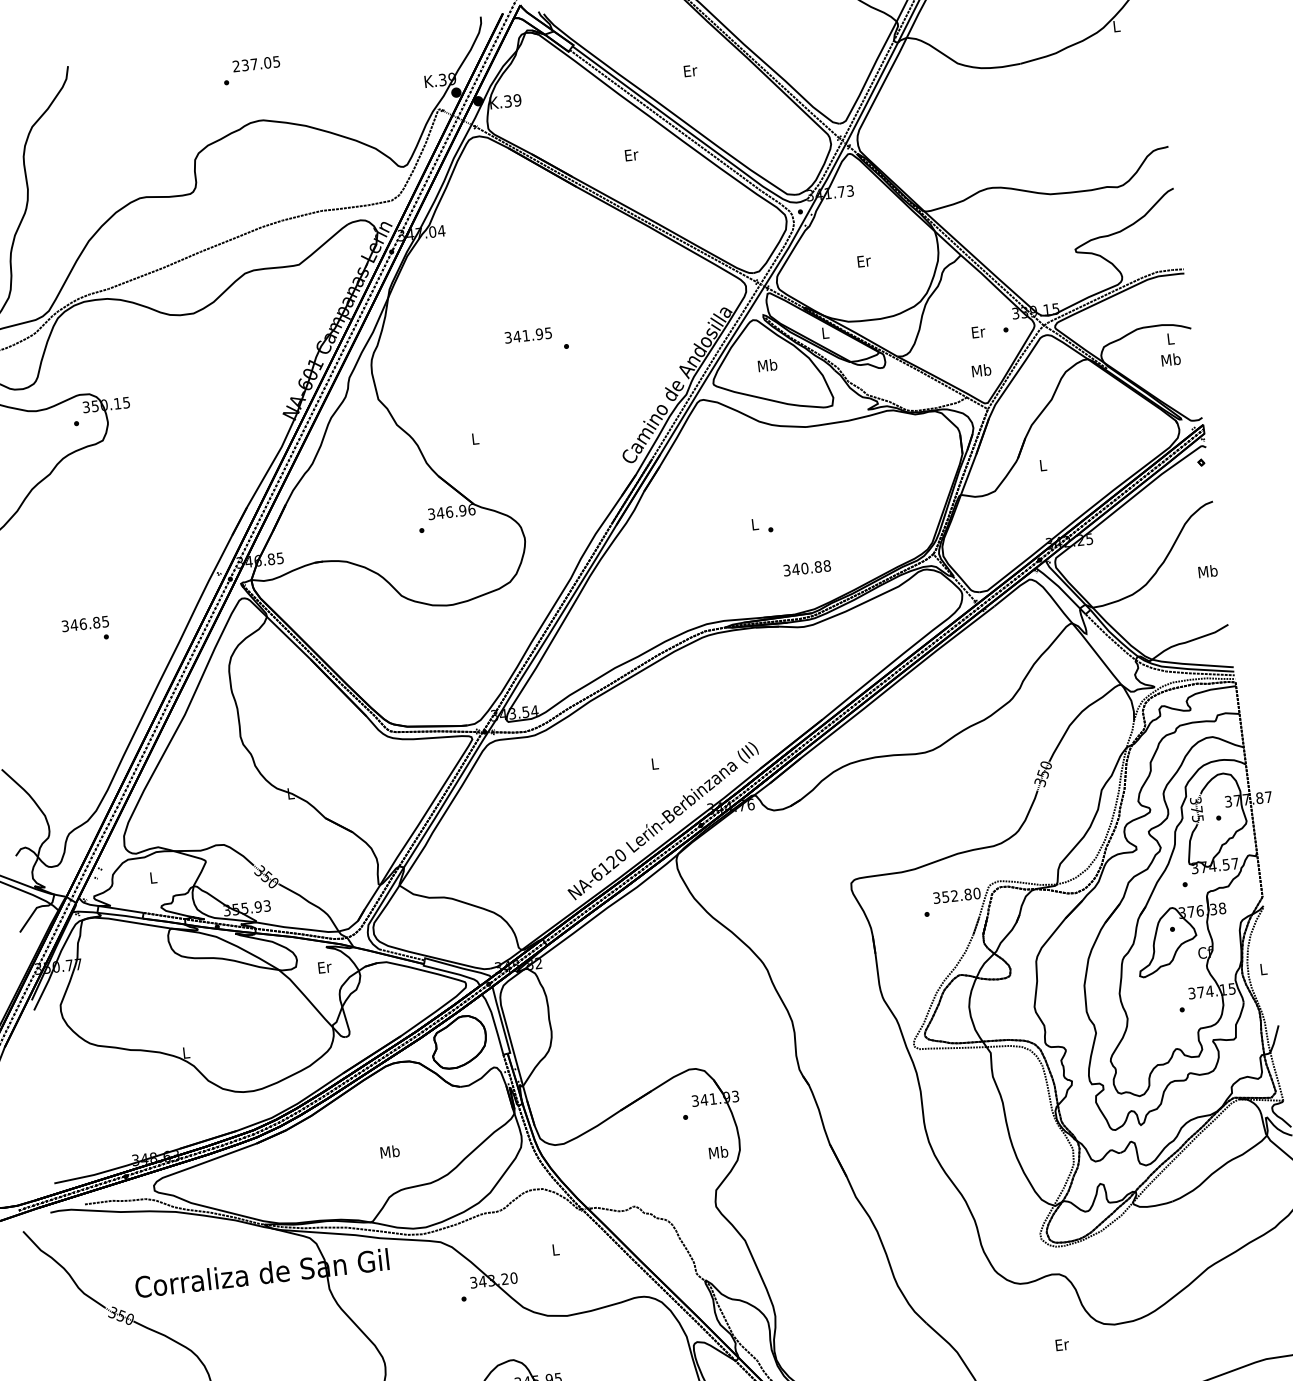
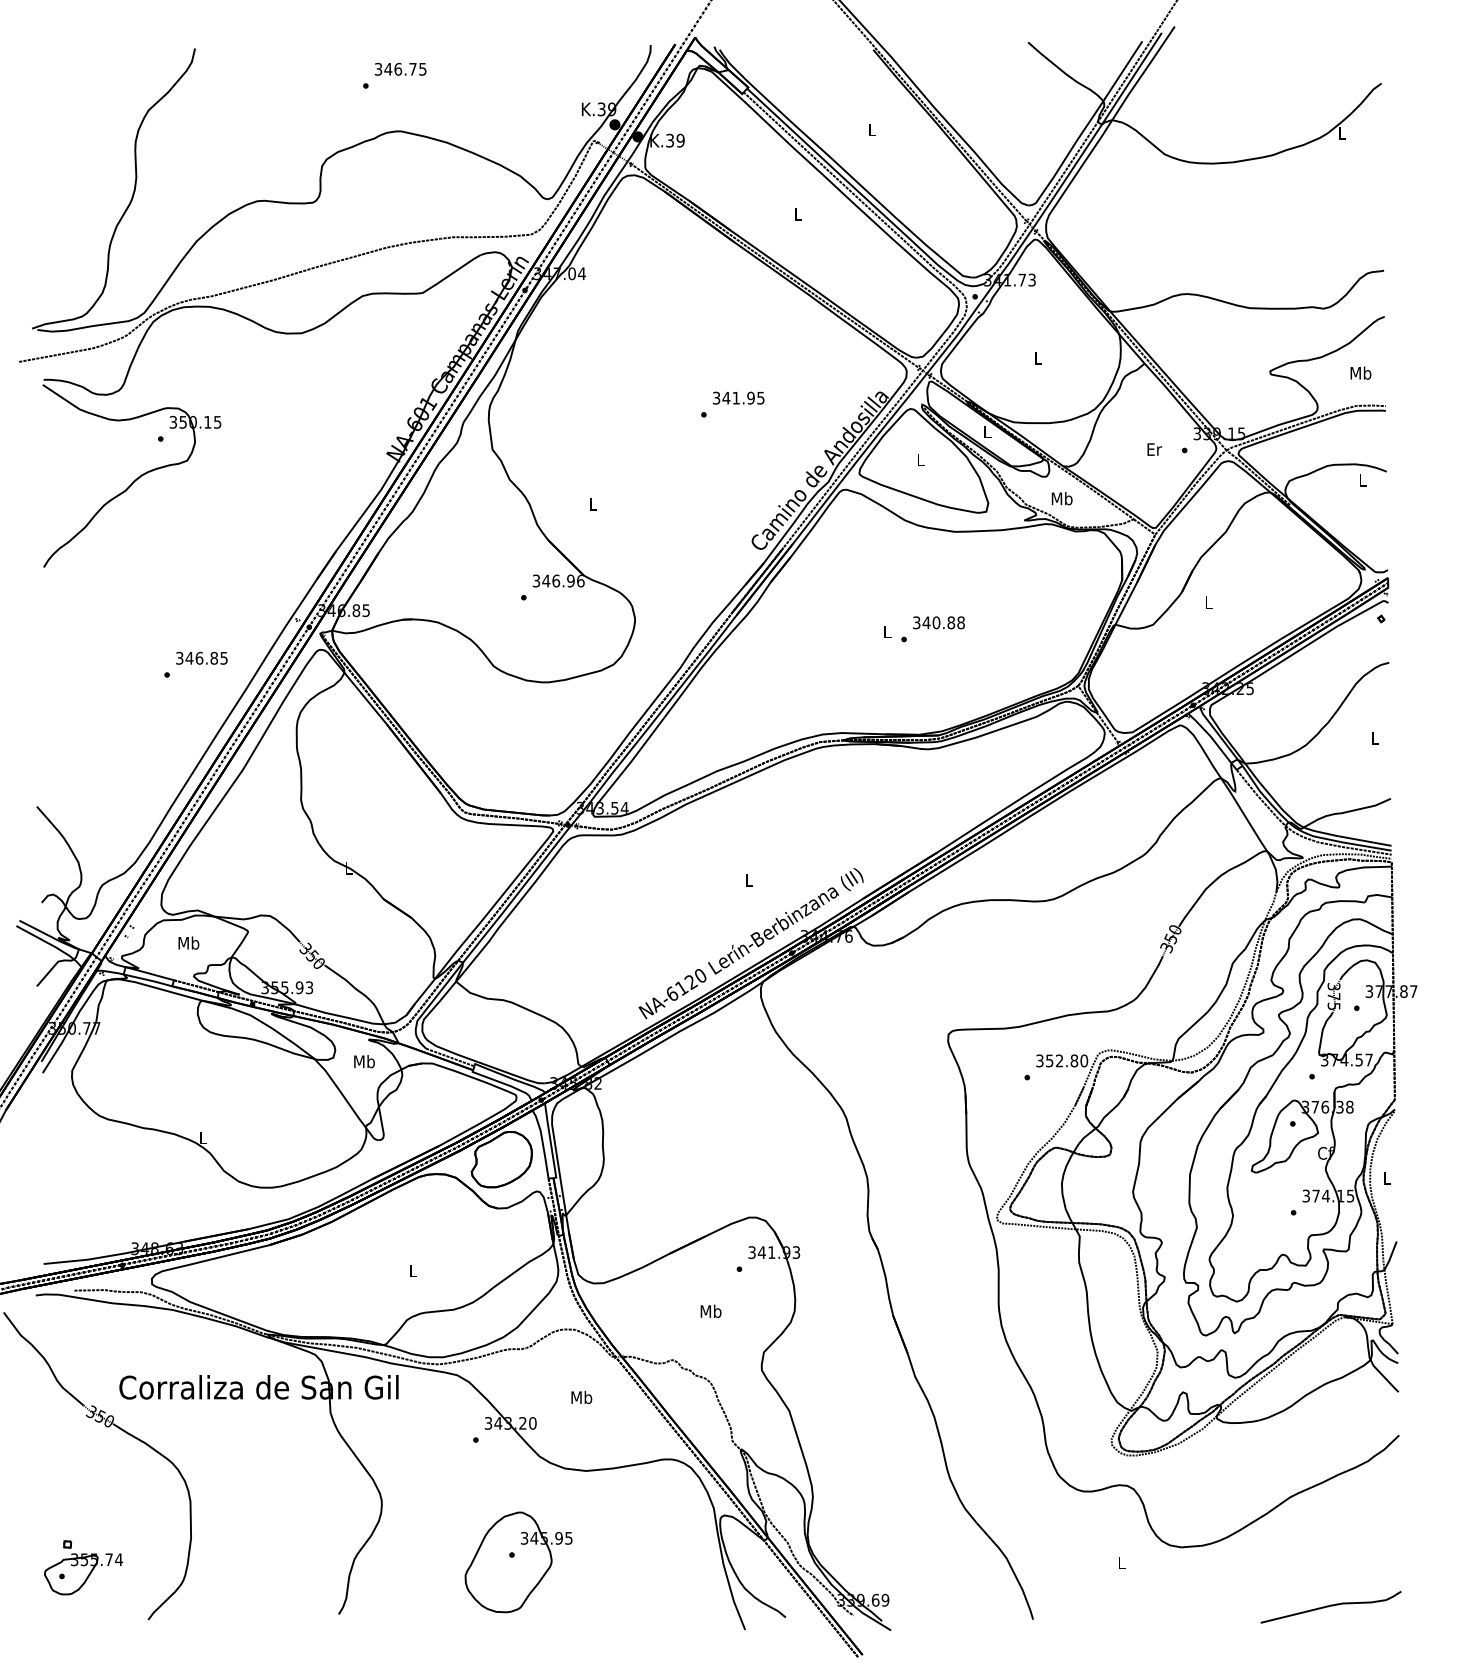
text: (251, 63) -> (395, 68), 237.05 -> 346.75
text: (690, 70) -> (872, 129), Er -> L
text: (631, 155) -> (798, 214), Er -> L
text: (864, 261) -> (1038, 358), Er -> L
text: (528, 334) -> (738, 397), moved
text: (1170, 359) -> (1360, 372), moved
text: (767, 364) -> (920, 459), Mb -> L
text: (980, 370) -> (1061, 498), moved
text: (806, 568) -> (938, 622), moved
text: (1208, 570) -> (1375, 737), Mb -> L
text: (84, 623) -> (201, 657), moved
text: (152, 877) -> (188, 942), L -> Mb
text: (324, 967) -> (364, 1061), Er -> Mb
text: (390, 1151) -> (413, 1270), Mb -> L
text: (717, 1151) -> (710, 1310), moved
text: (555, 1249) -> (581, 1397), L -> Mb
text: (1062, 1344) -> (1122, 1562), Er -> L

